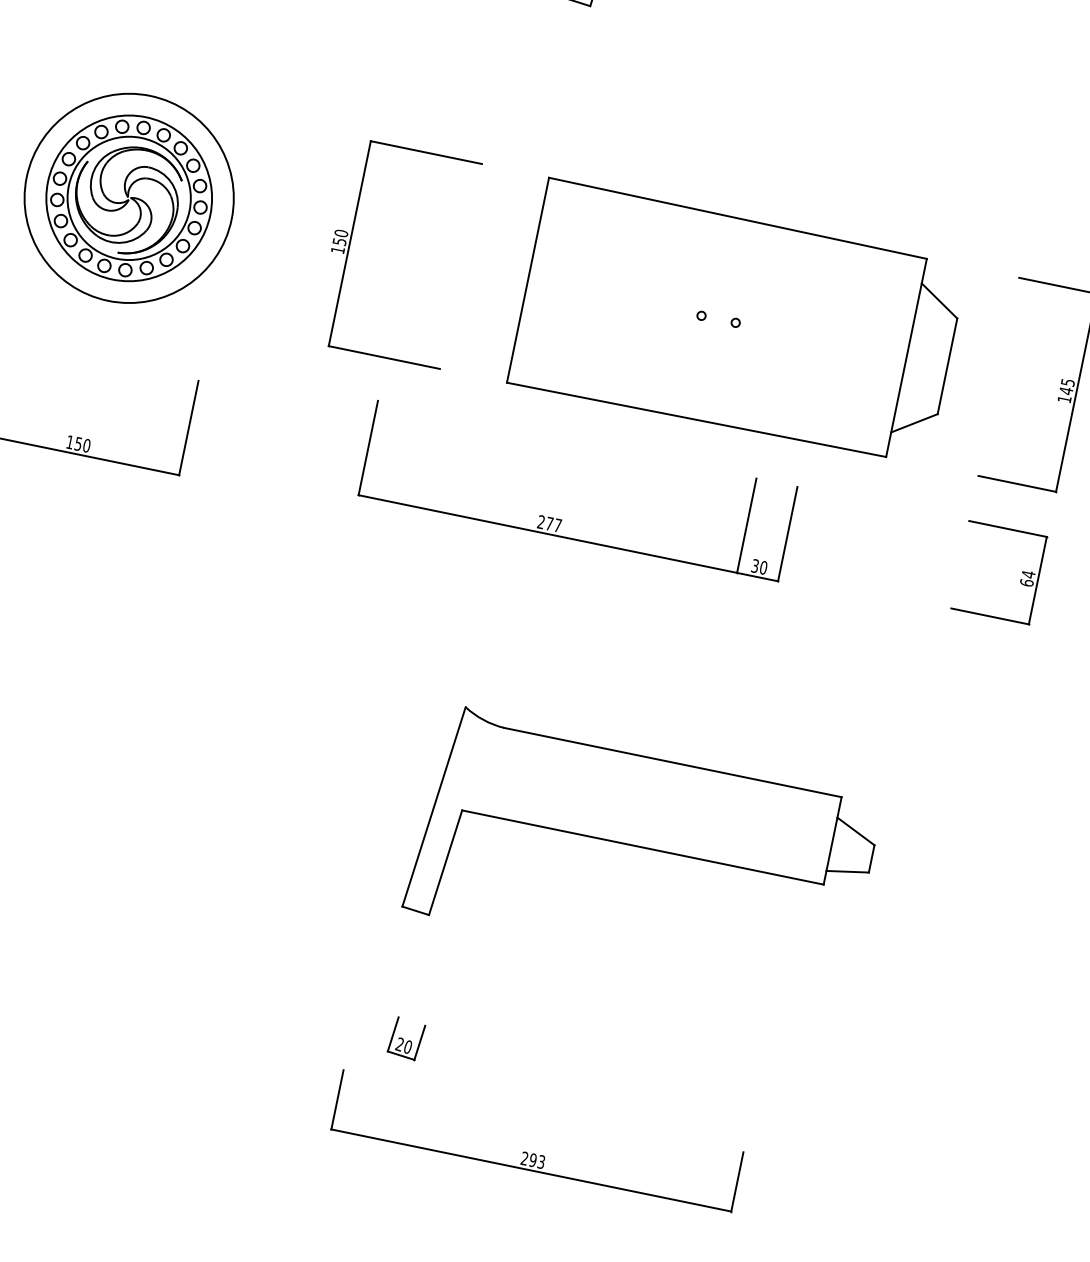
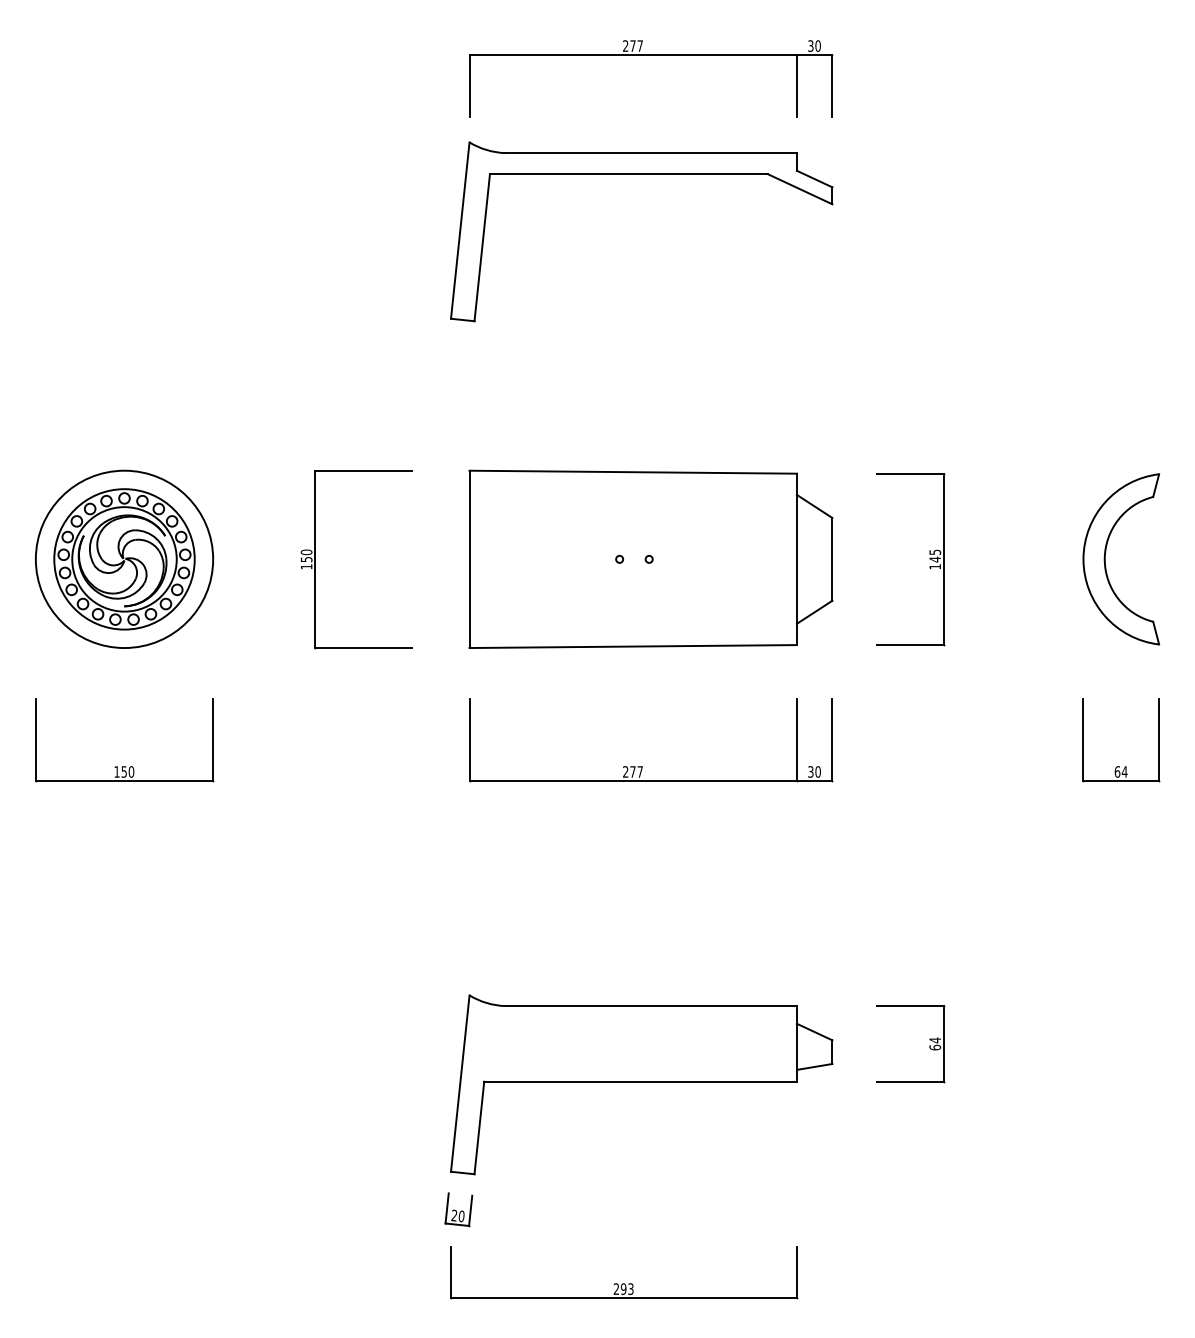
part: (561, 519) -> (642, 766), moved
part: (1020, 579) -> (929, 1045), moved
part: (643, 850) -> (641, 1084), moved
part: (406, 1038) -> (458, 1209), moved

